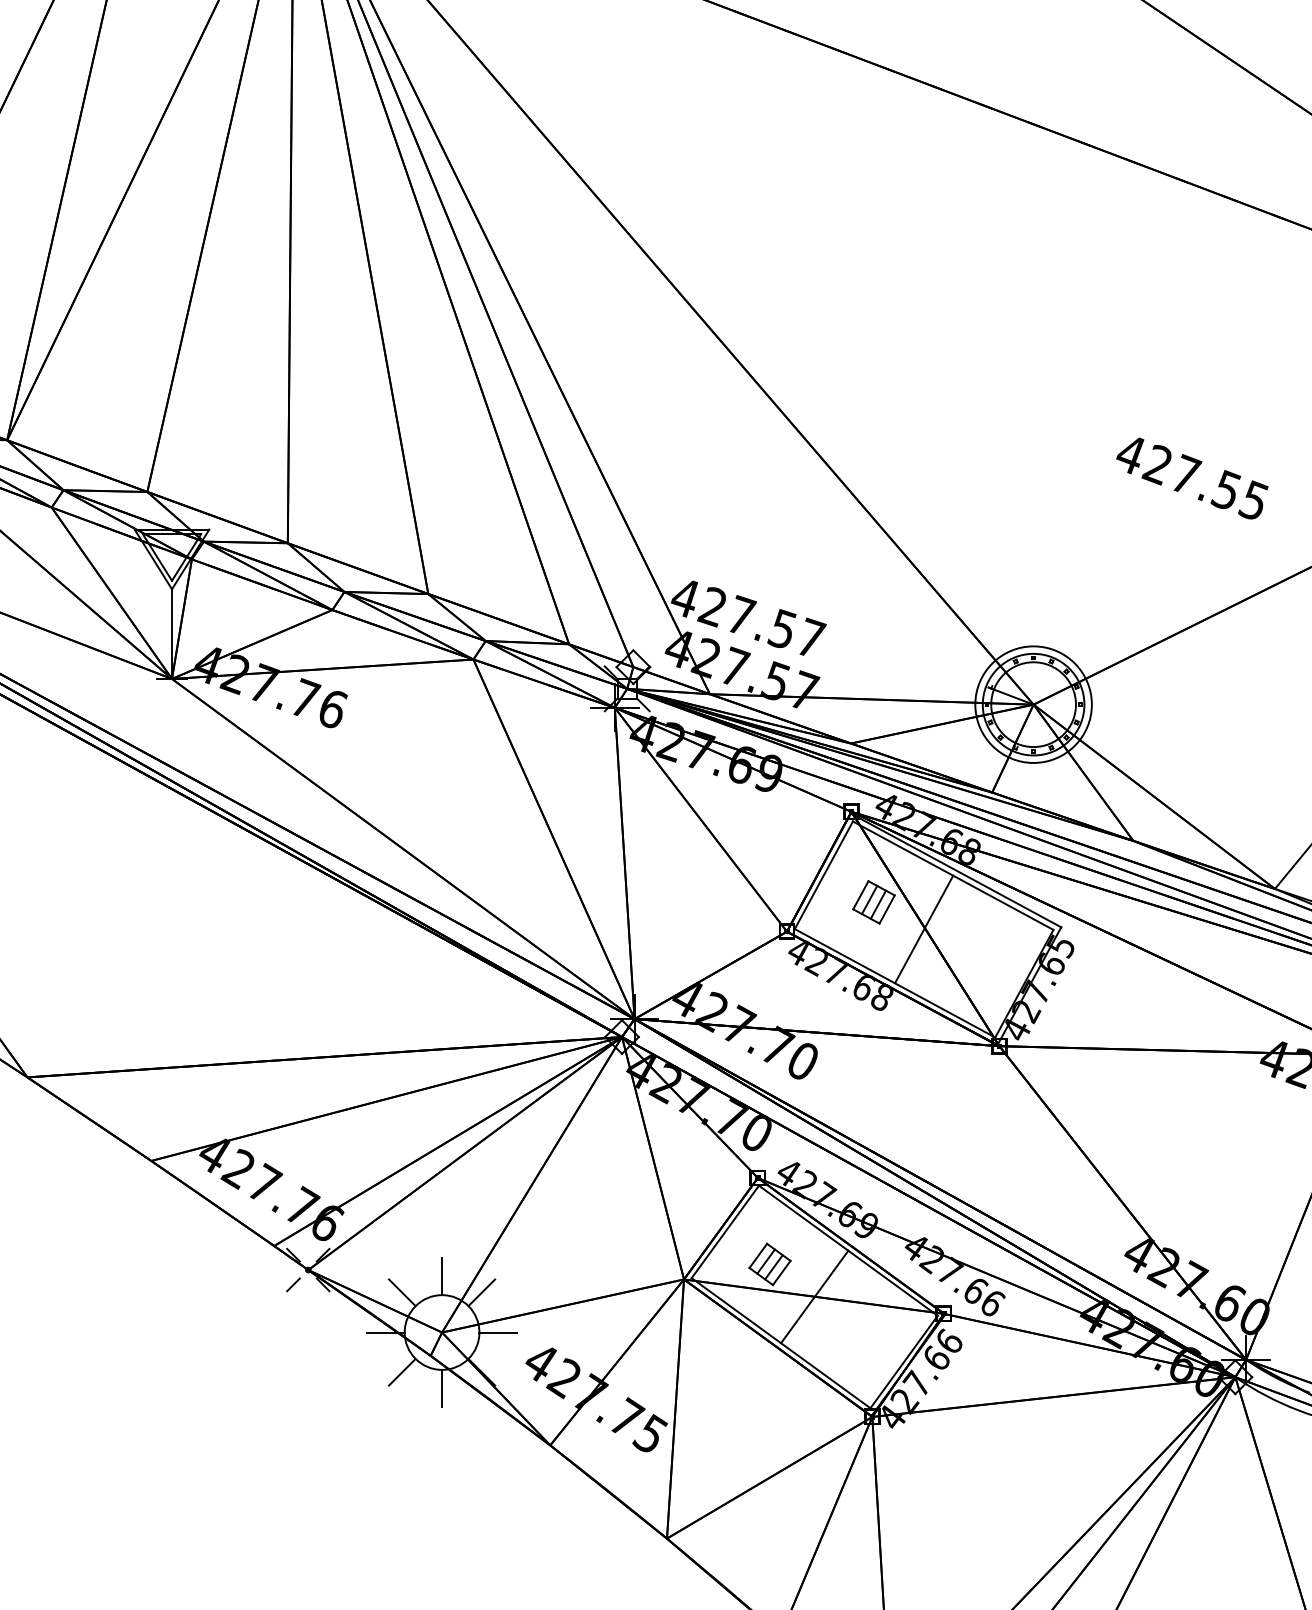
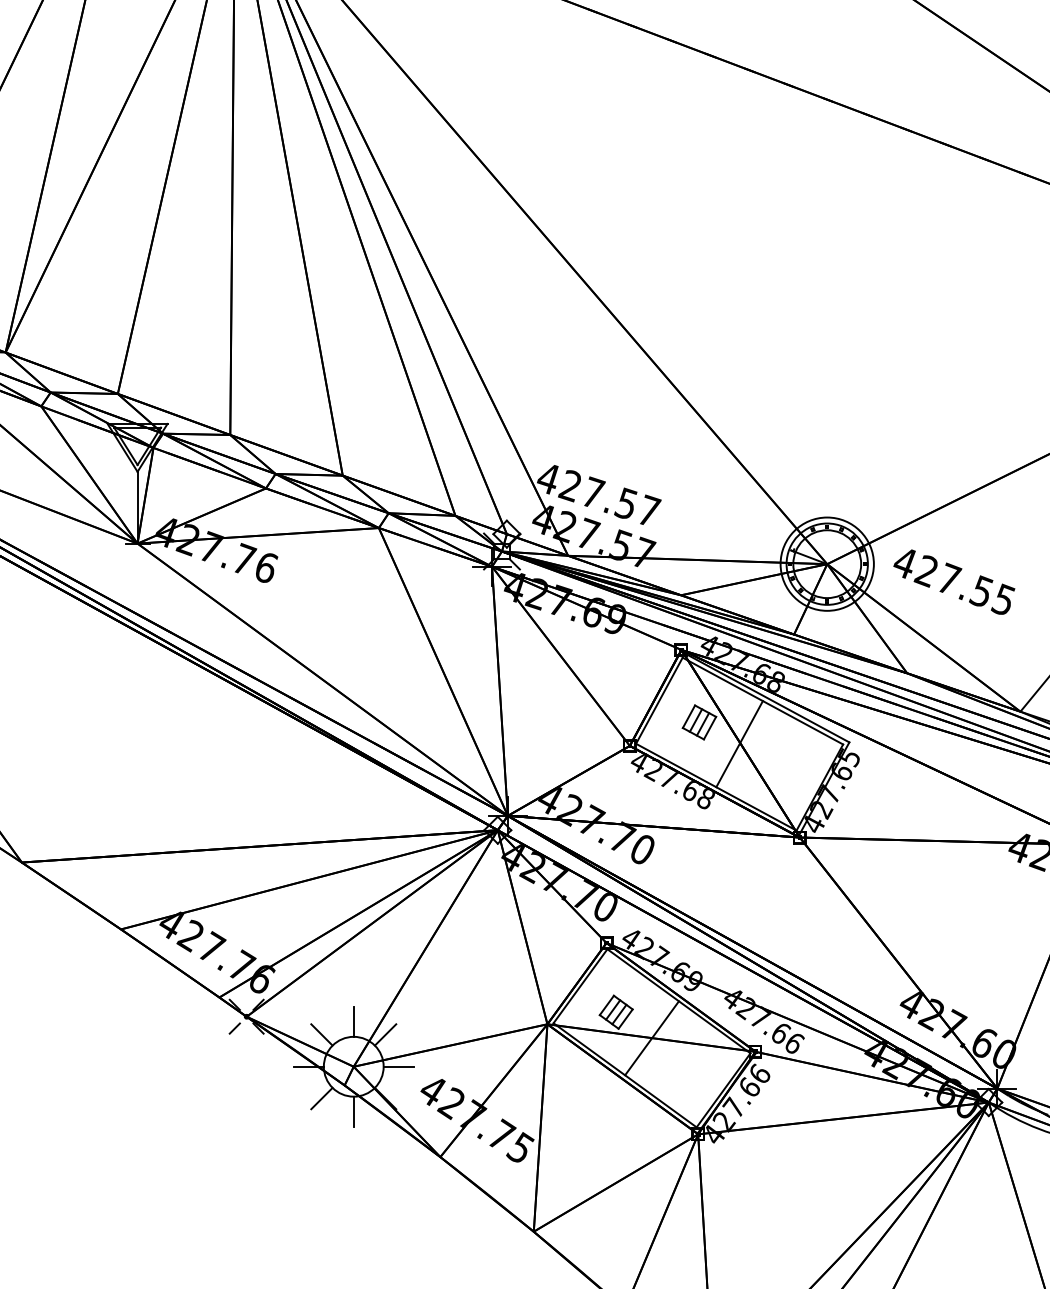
text: (1192, 477) -> (954, 581), moved

